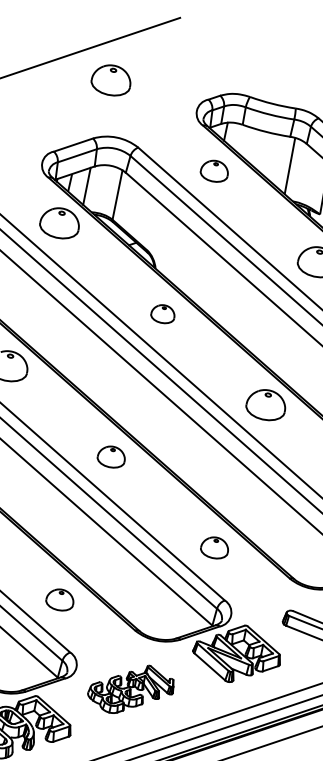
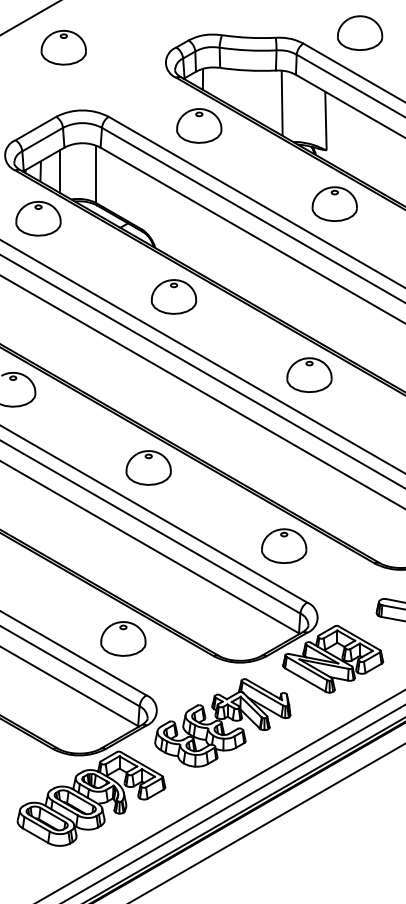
part: (214, 170) -> (199, 125), size x1.43
part: (162, 313) -> (173, 296), size x1.67
part: (111, 456) -> (148, 467), size x1.43
part: (215, 547) -> (284, 545), size x1.43
part: (60, 599) -> (123, 638), size x1.43
part: (131, 689) -> (222, 722), size x1.43

